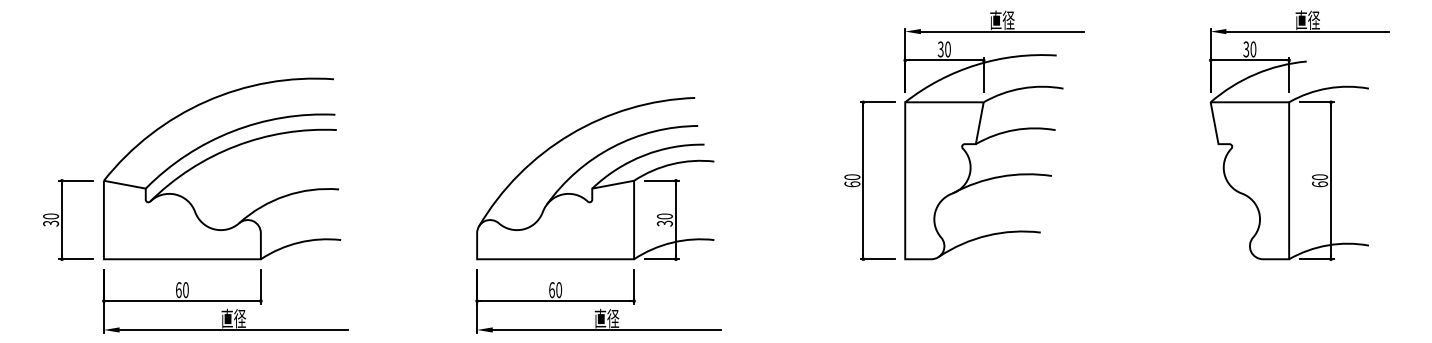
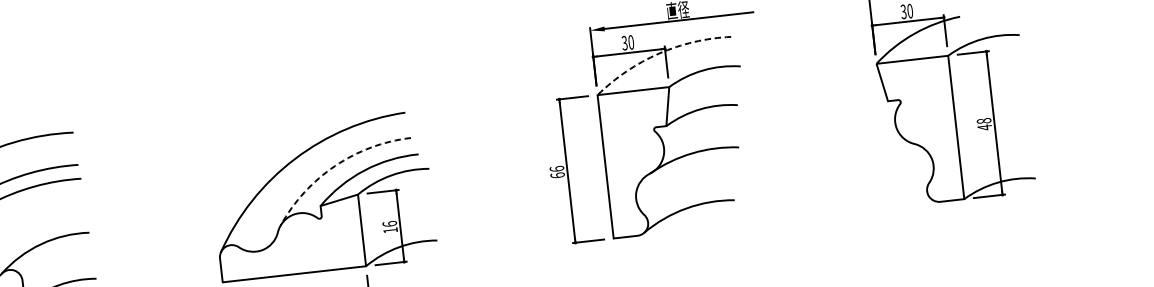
arc: (976, 64) -> (658, 53), solid -> dashed
arc: (612, 147) -> (334, 166), solid -> dashed
text: (852, 176) -> (557, 168), 60 -> 66
text: (1319, 180) -> (983, 124), 60 -> 48
text: (664, 219) -> (389, 226), 30 -> 16

